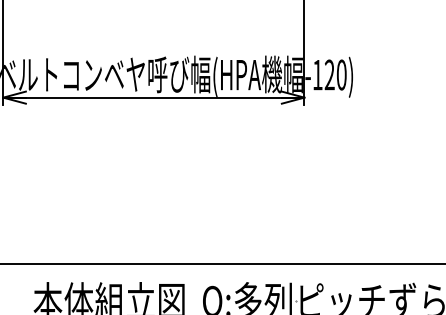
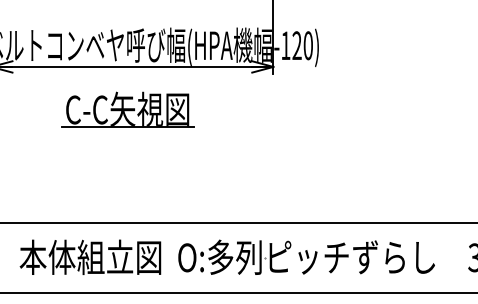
part: (148, 143) -> (127, 109), added

